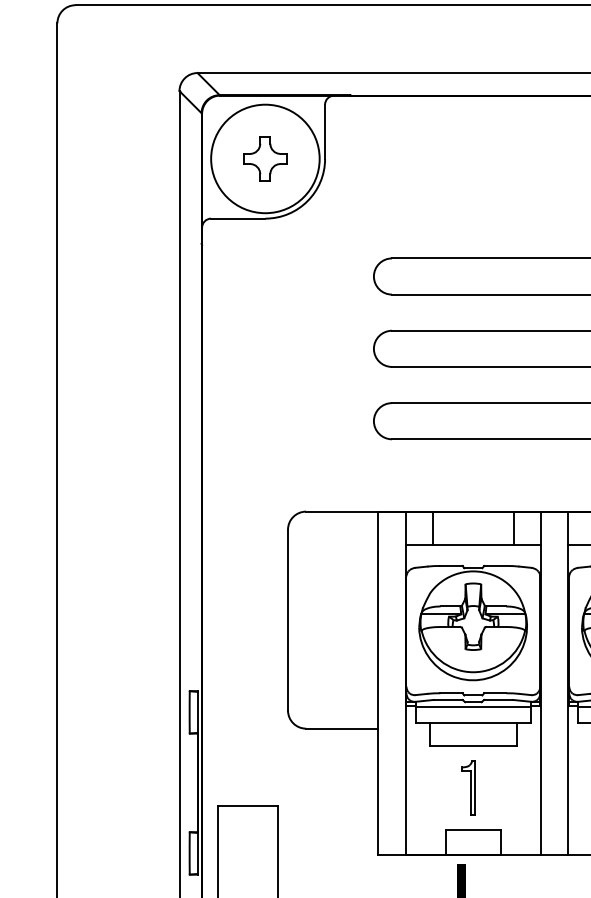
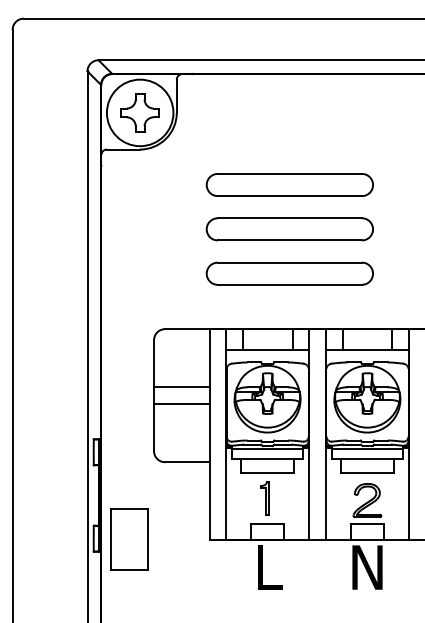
part: (264, 158) -> (139, 112), size x1.43
line: (332, 606) -> (181, 387), added
line: (332, 634) -> (181, 404), added

